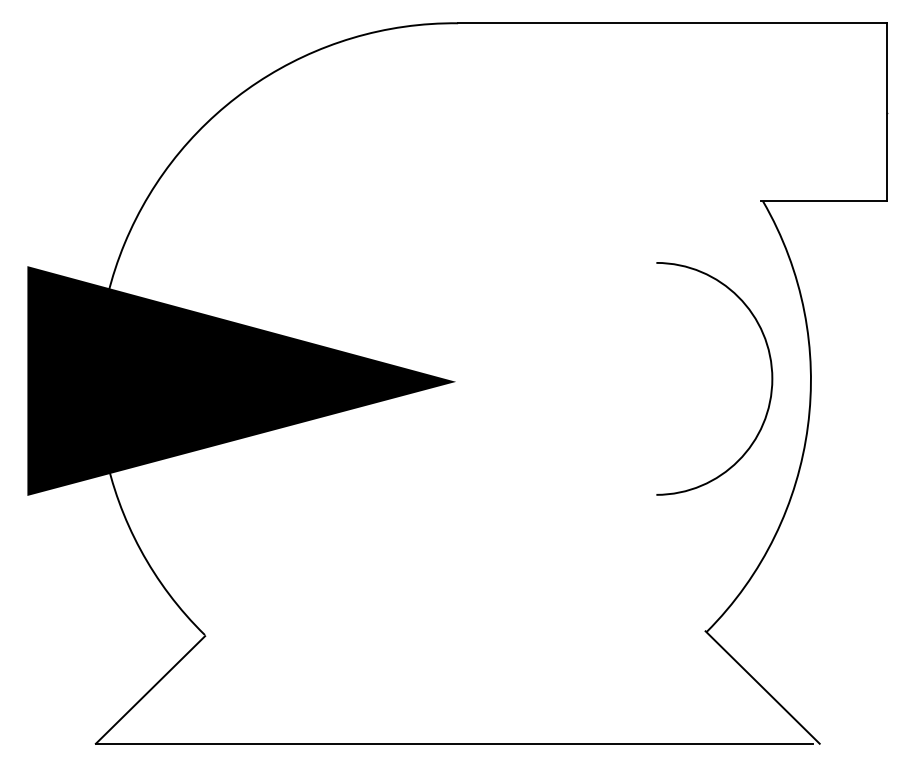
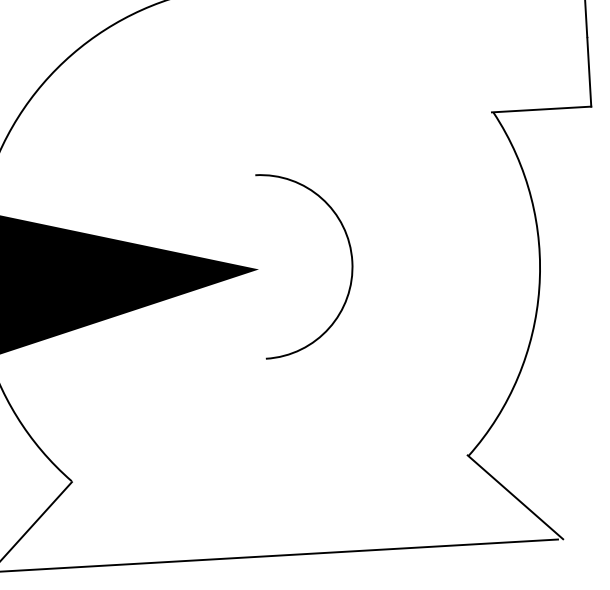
arc: (770, 368) -> (350, 253), moved

